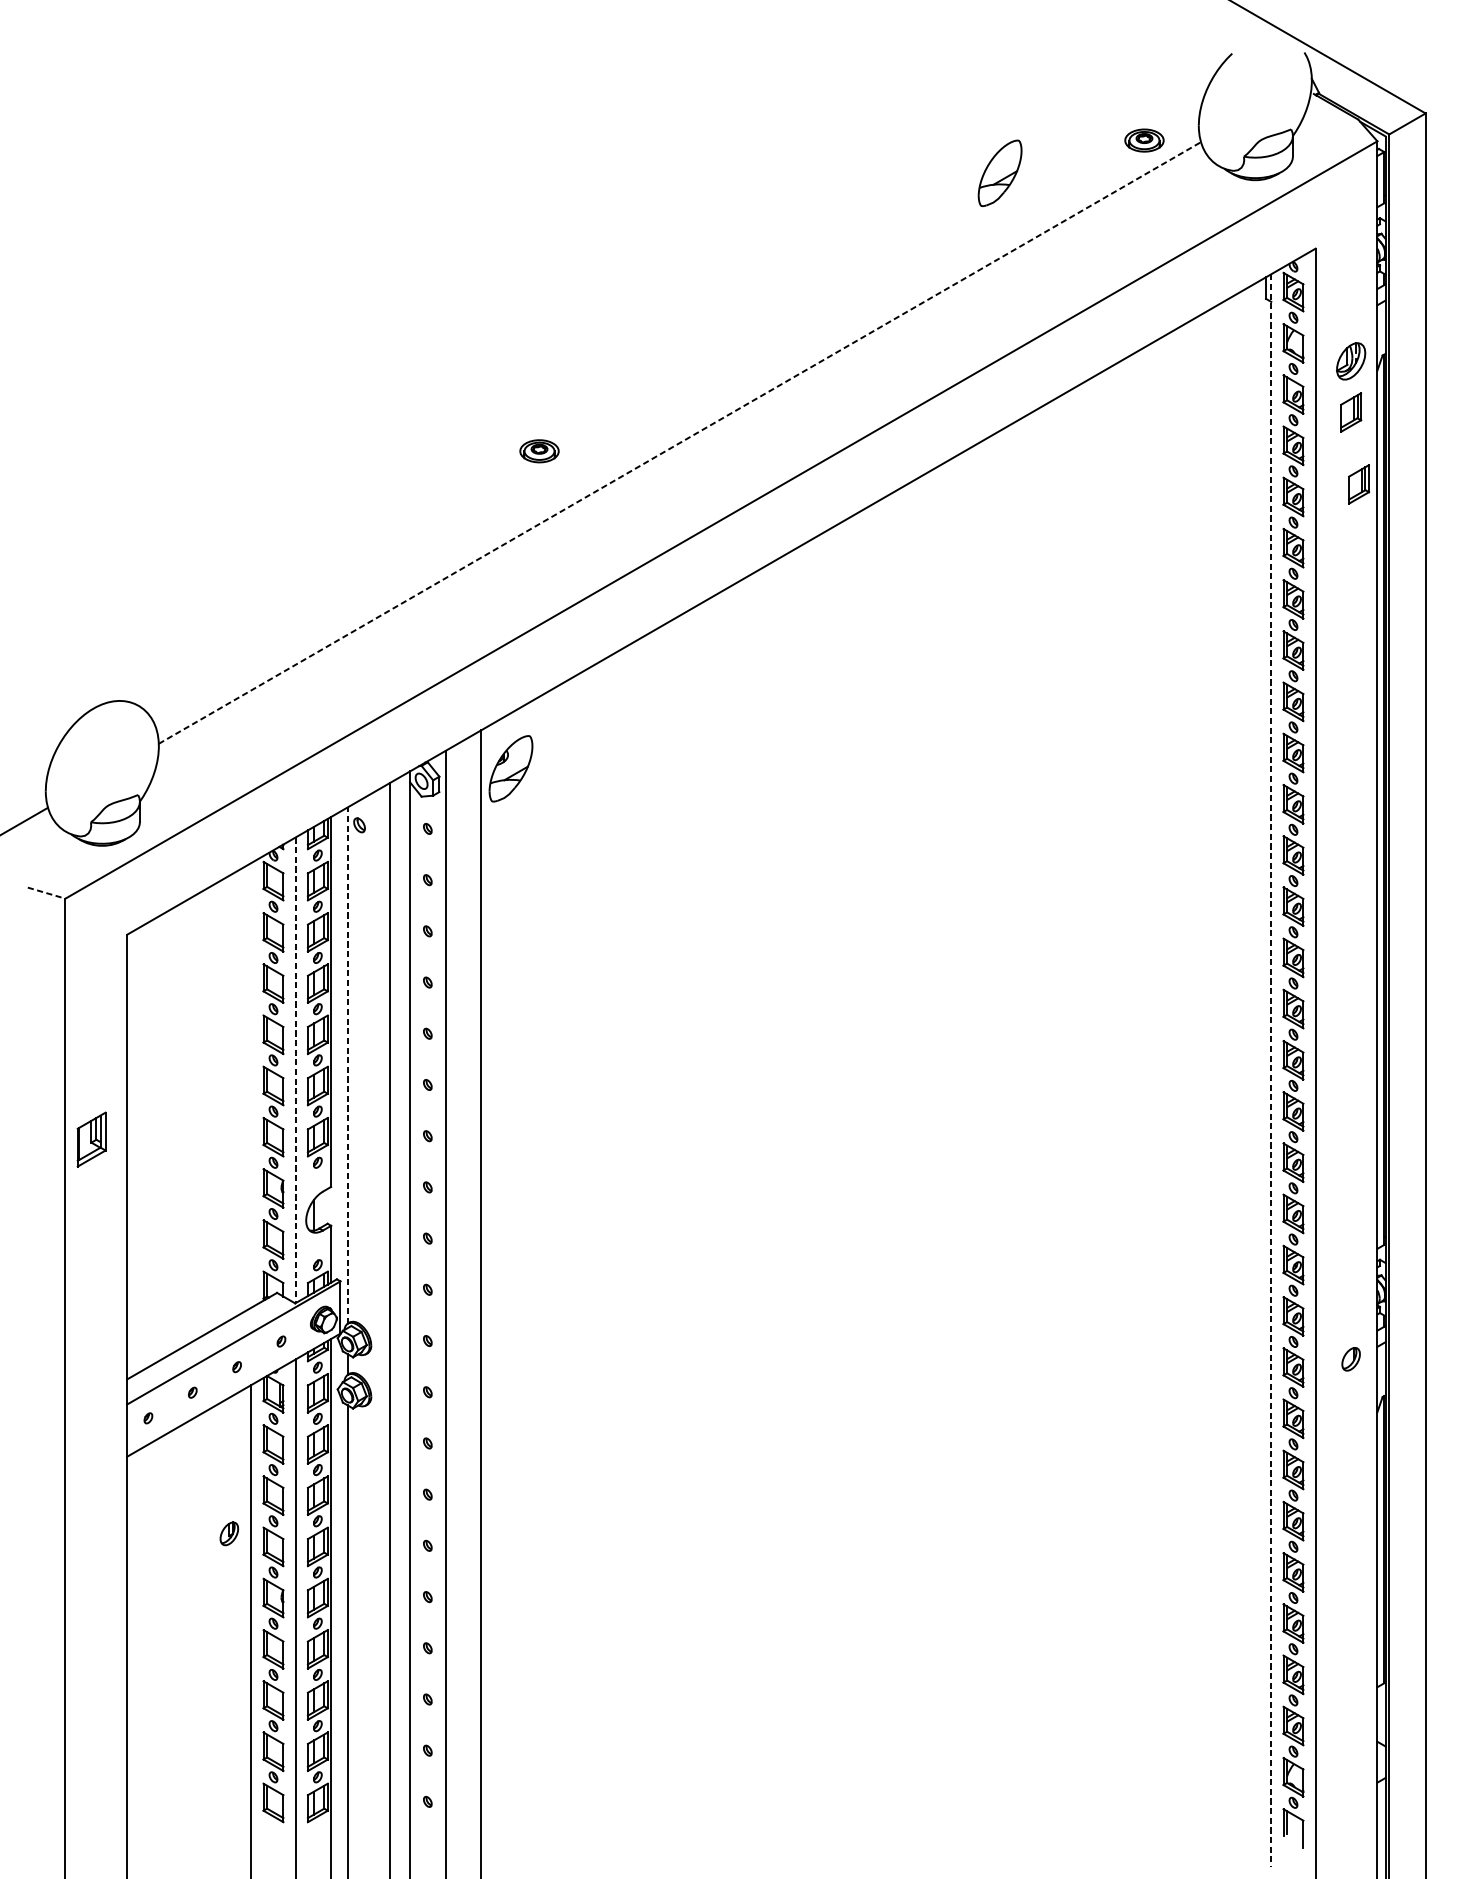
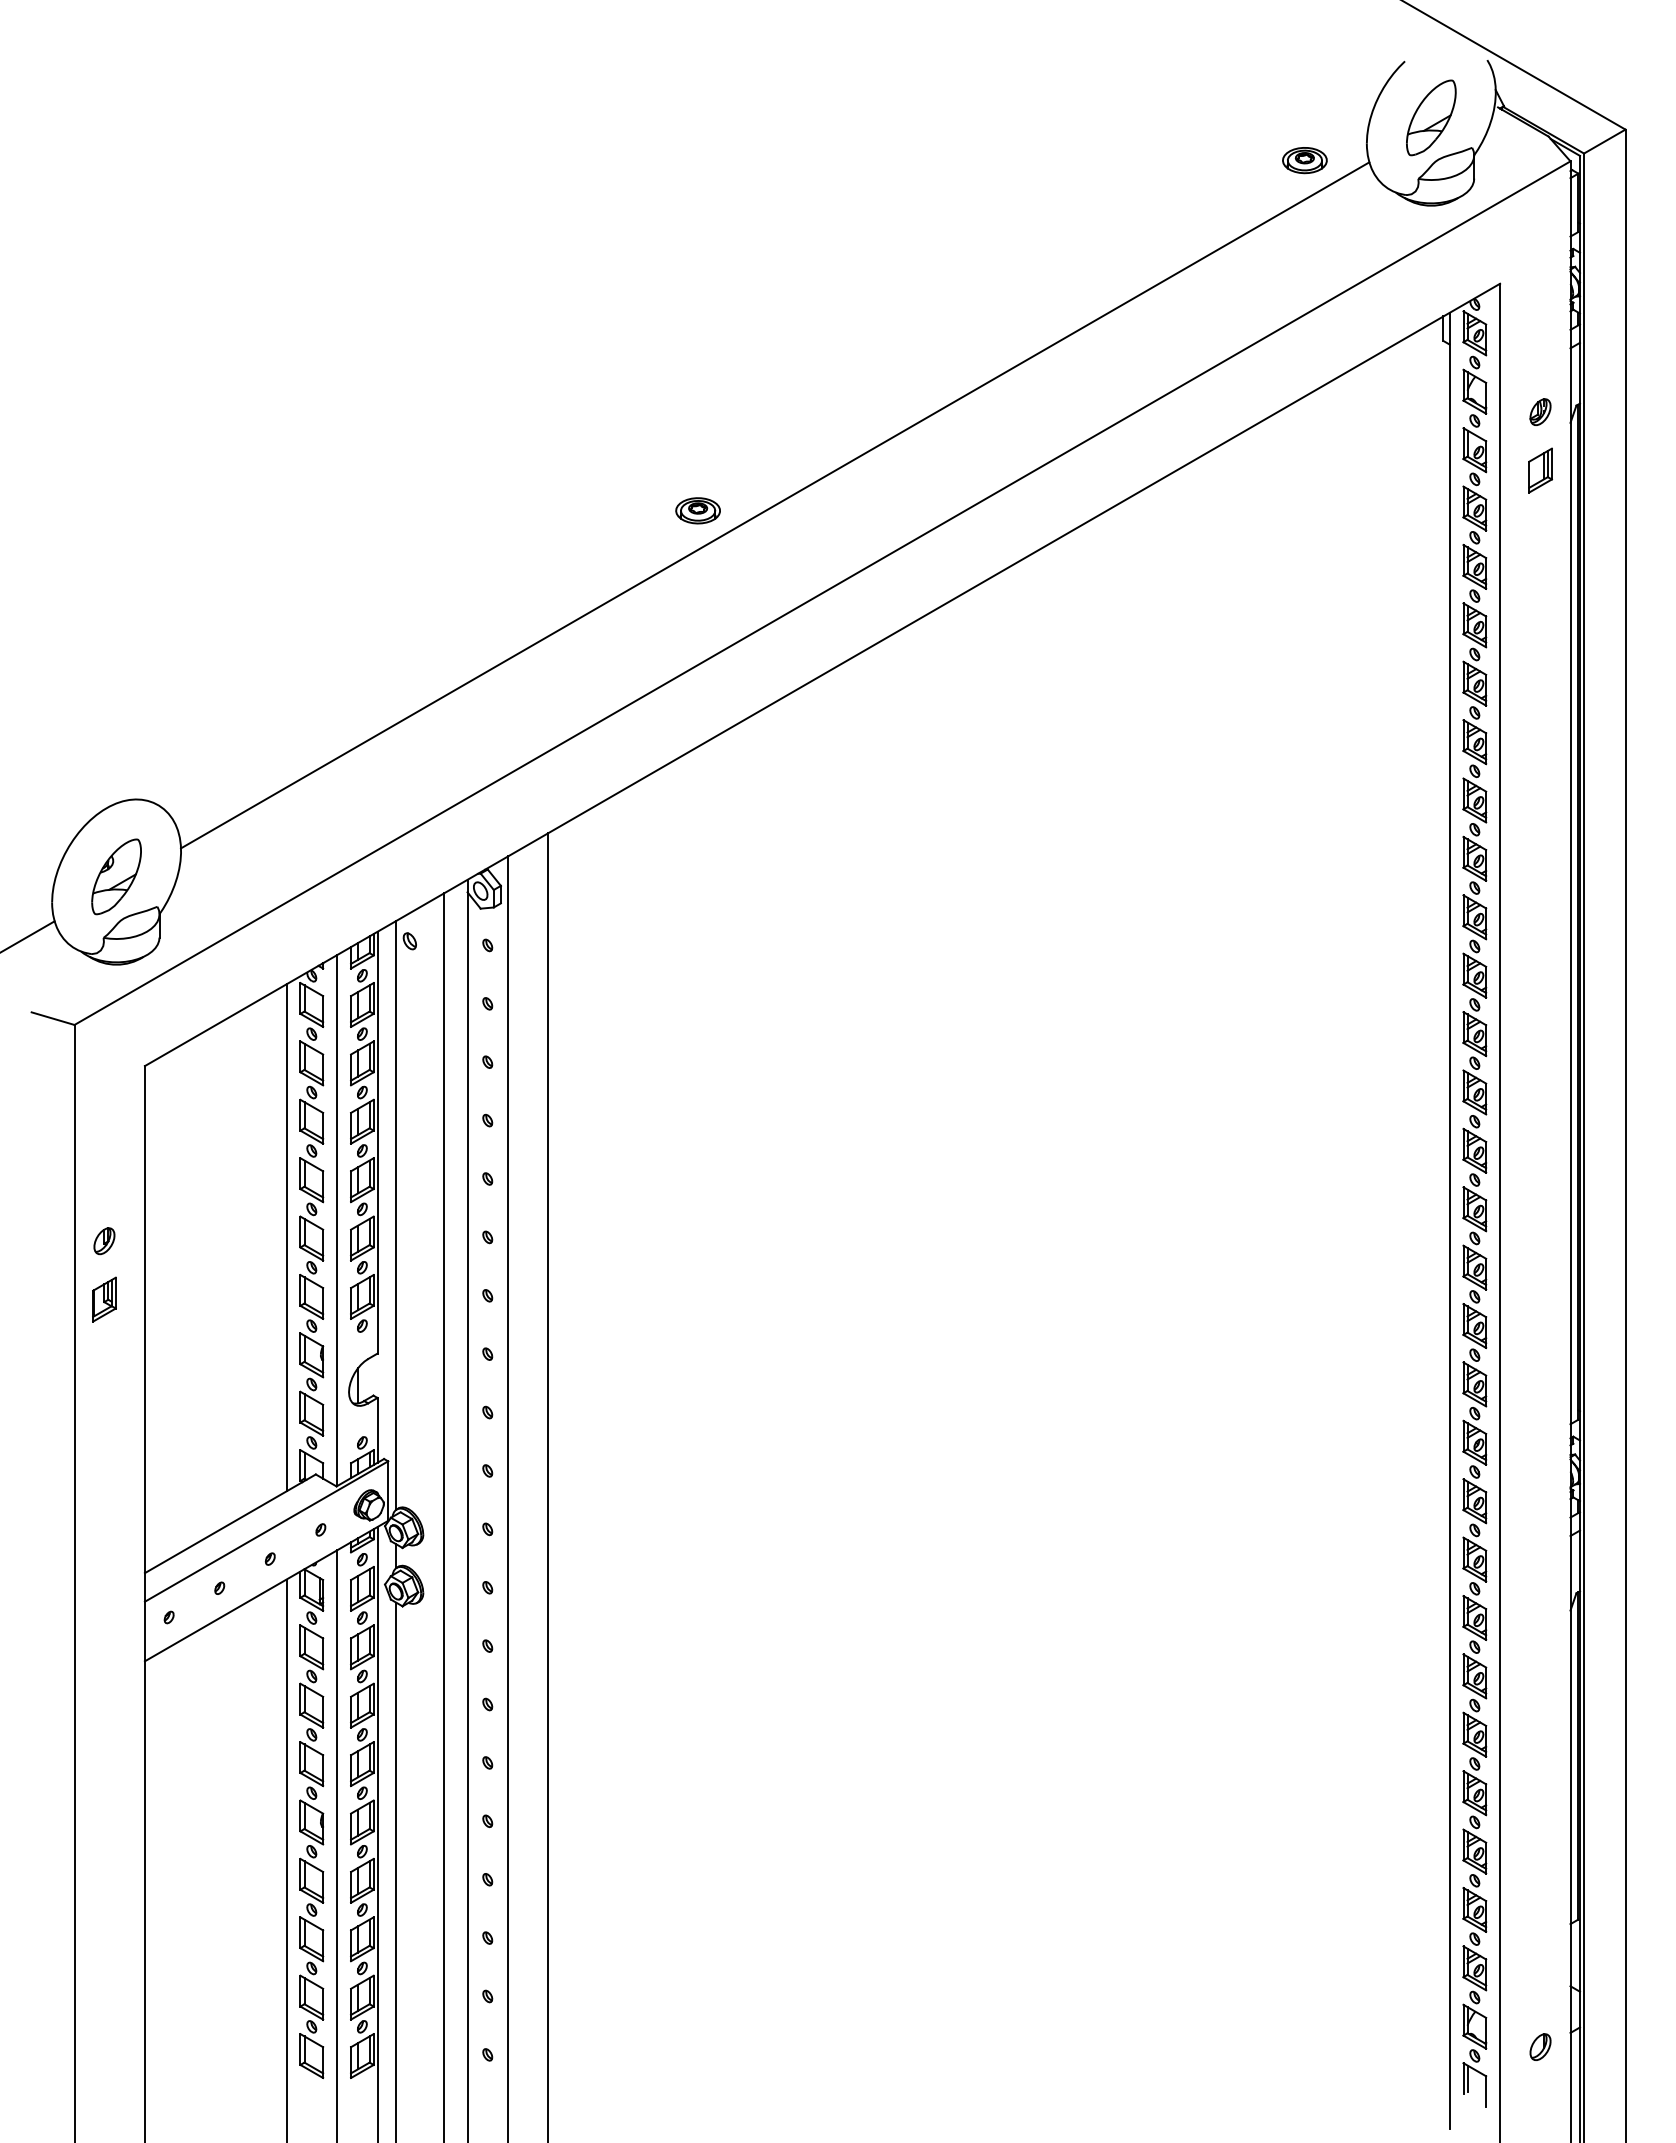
part: (1000, 173) -> (1431, 117), moved
part: (1351, 360) -> (1540, 411), size x0.62
line: (680, 443) -> (775, 505), dashed -> solid
part: (538, 451) -> (697, 510), moved
part: (1358, 484) -> (1549, 552), removed
part: (510, 768) -> (116, 876), moved
line: (46, 893) -> (53, 1018), dashed -> solid
line: (347, 1064) -> (396, 1214), dashed -> solid
line: (296, 1070) -> (337, 1220), dashed -> solid
line: (1271, 1070) -> (1449, 1220), dashed -> solid
line: (251, 1085) -> (286, 1237), added
part: (91, 1139) -> (104, 1299), size x0.71
part: (1351, 1358) -> (1540, 2046), moved
part: (229, 1534) -> (104, 1241), moved

